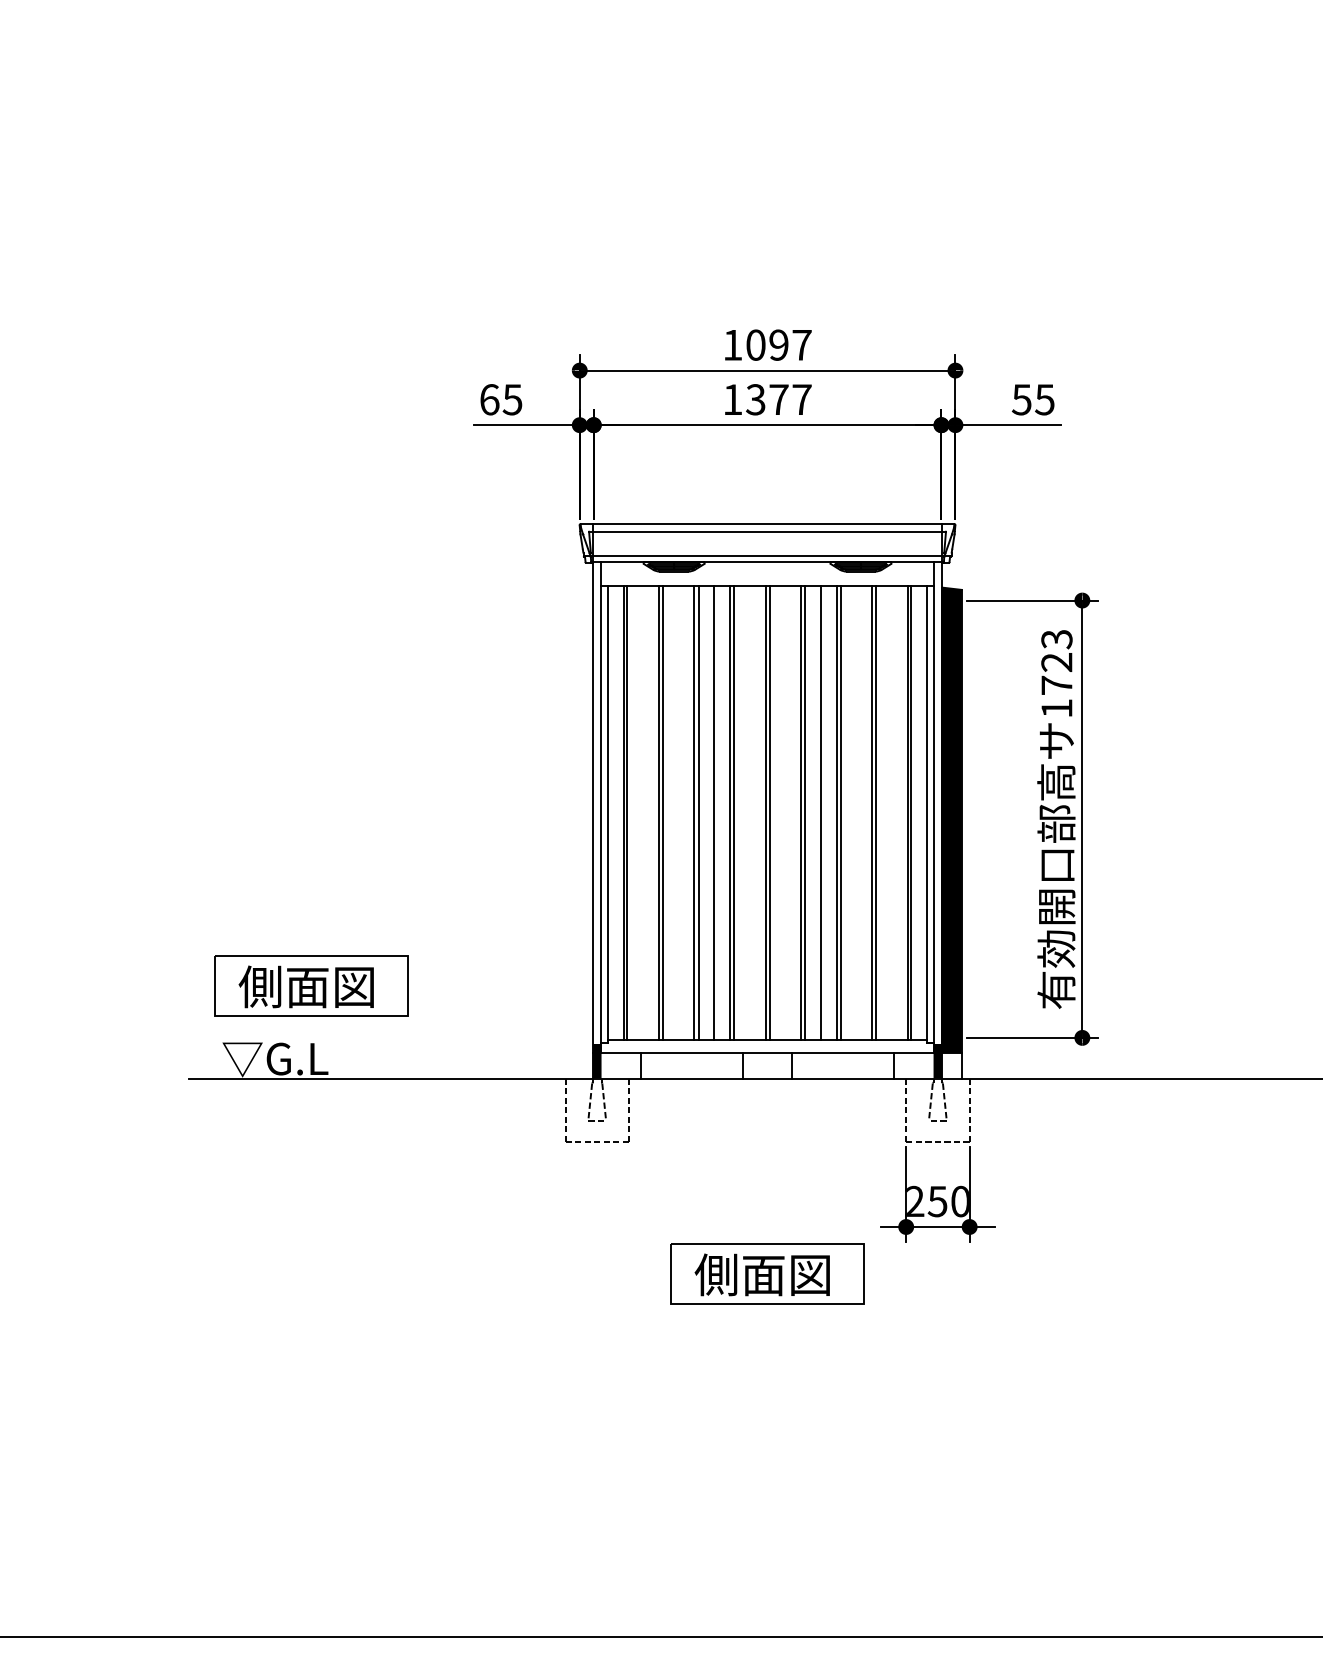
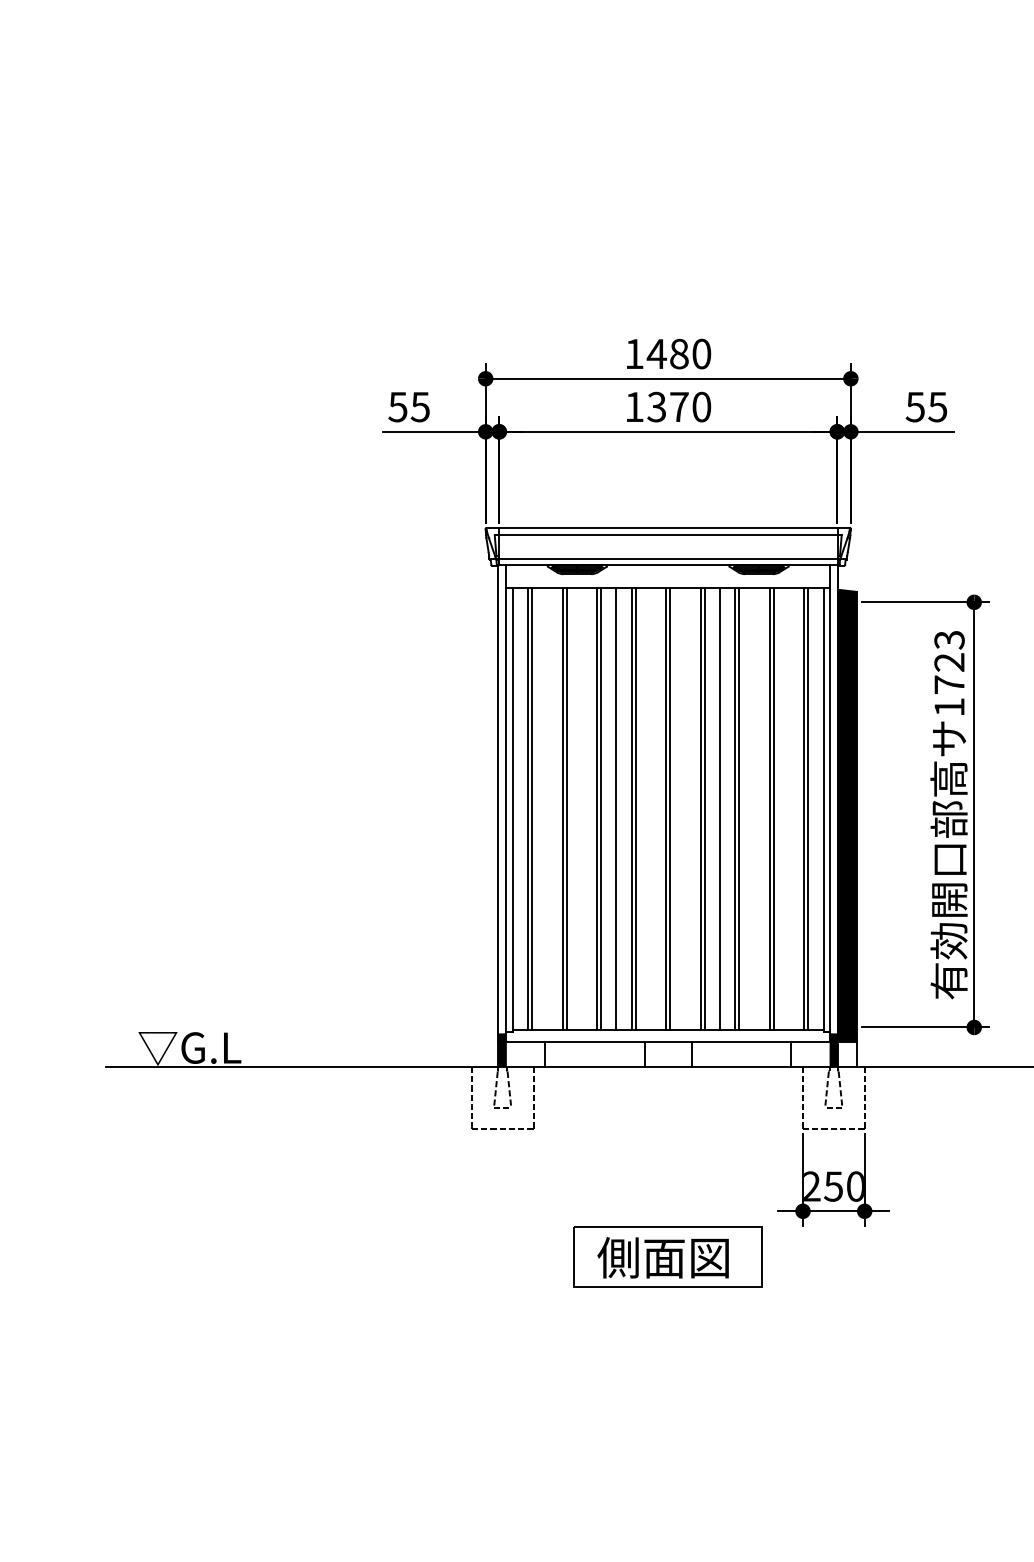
text: (778, 344) -> (678, 353), 1097 -> 1480
text: (489, 399) -> (397, 406), 65 -> 55
text: (801, 399) -> (701, 406), 1377 -> 1370
part: (311, 985) -> (224, 976), removed

